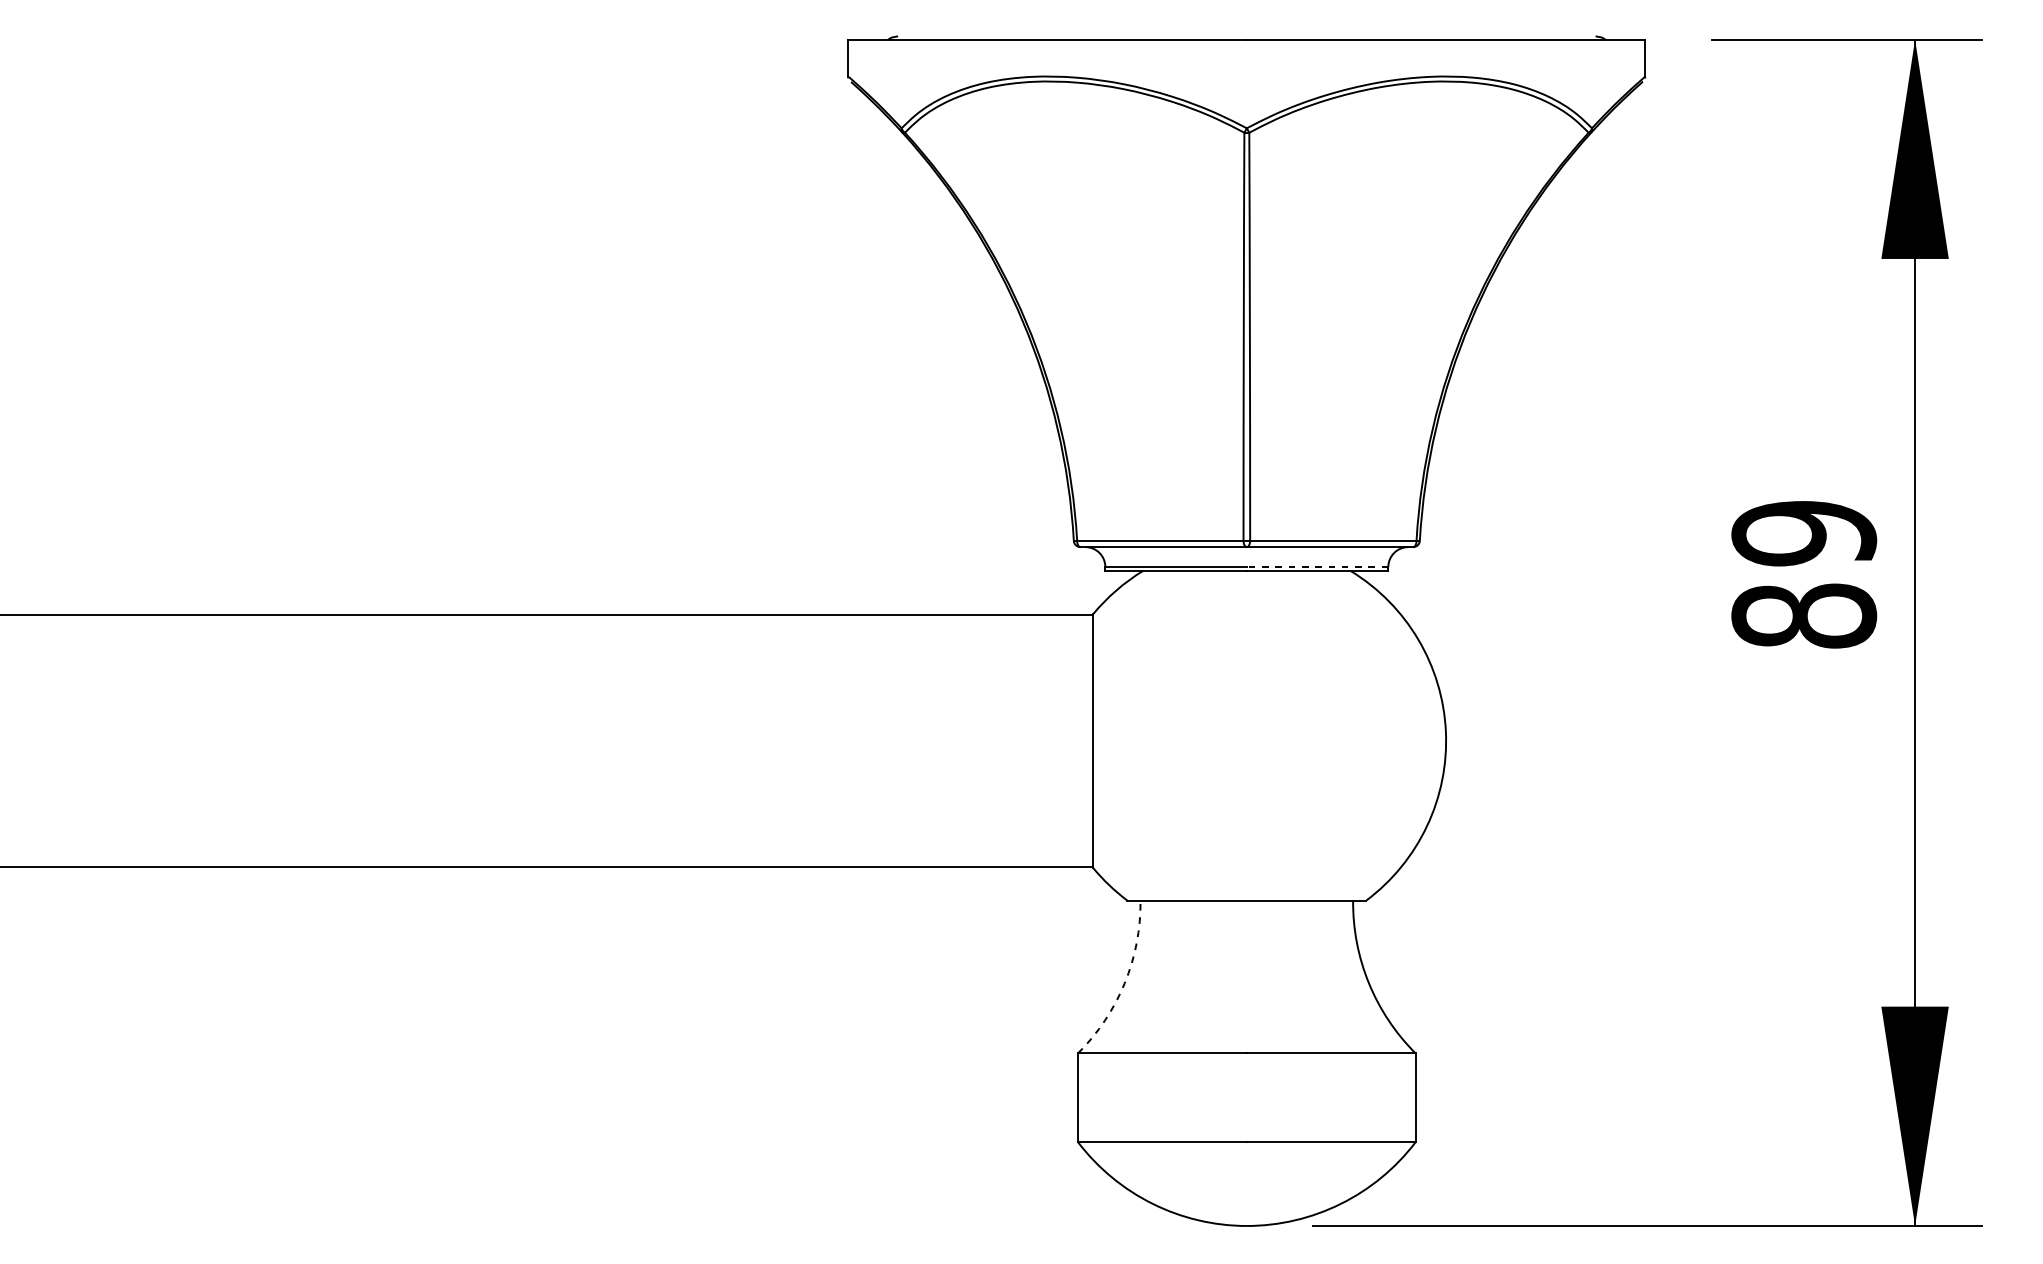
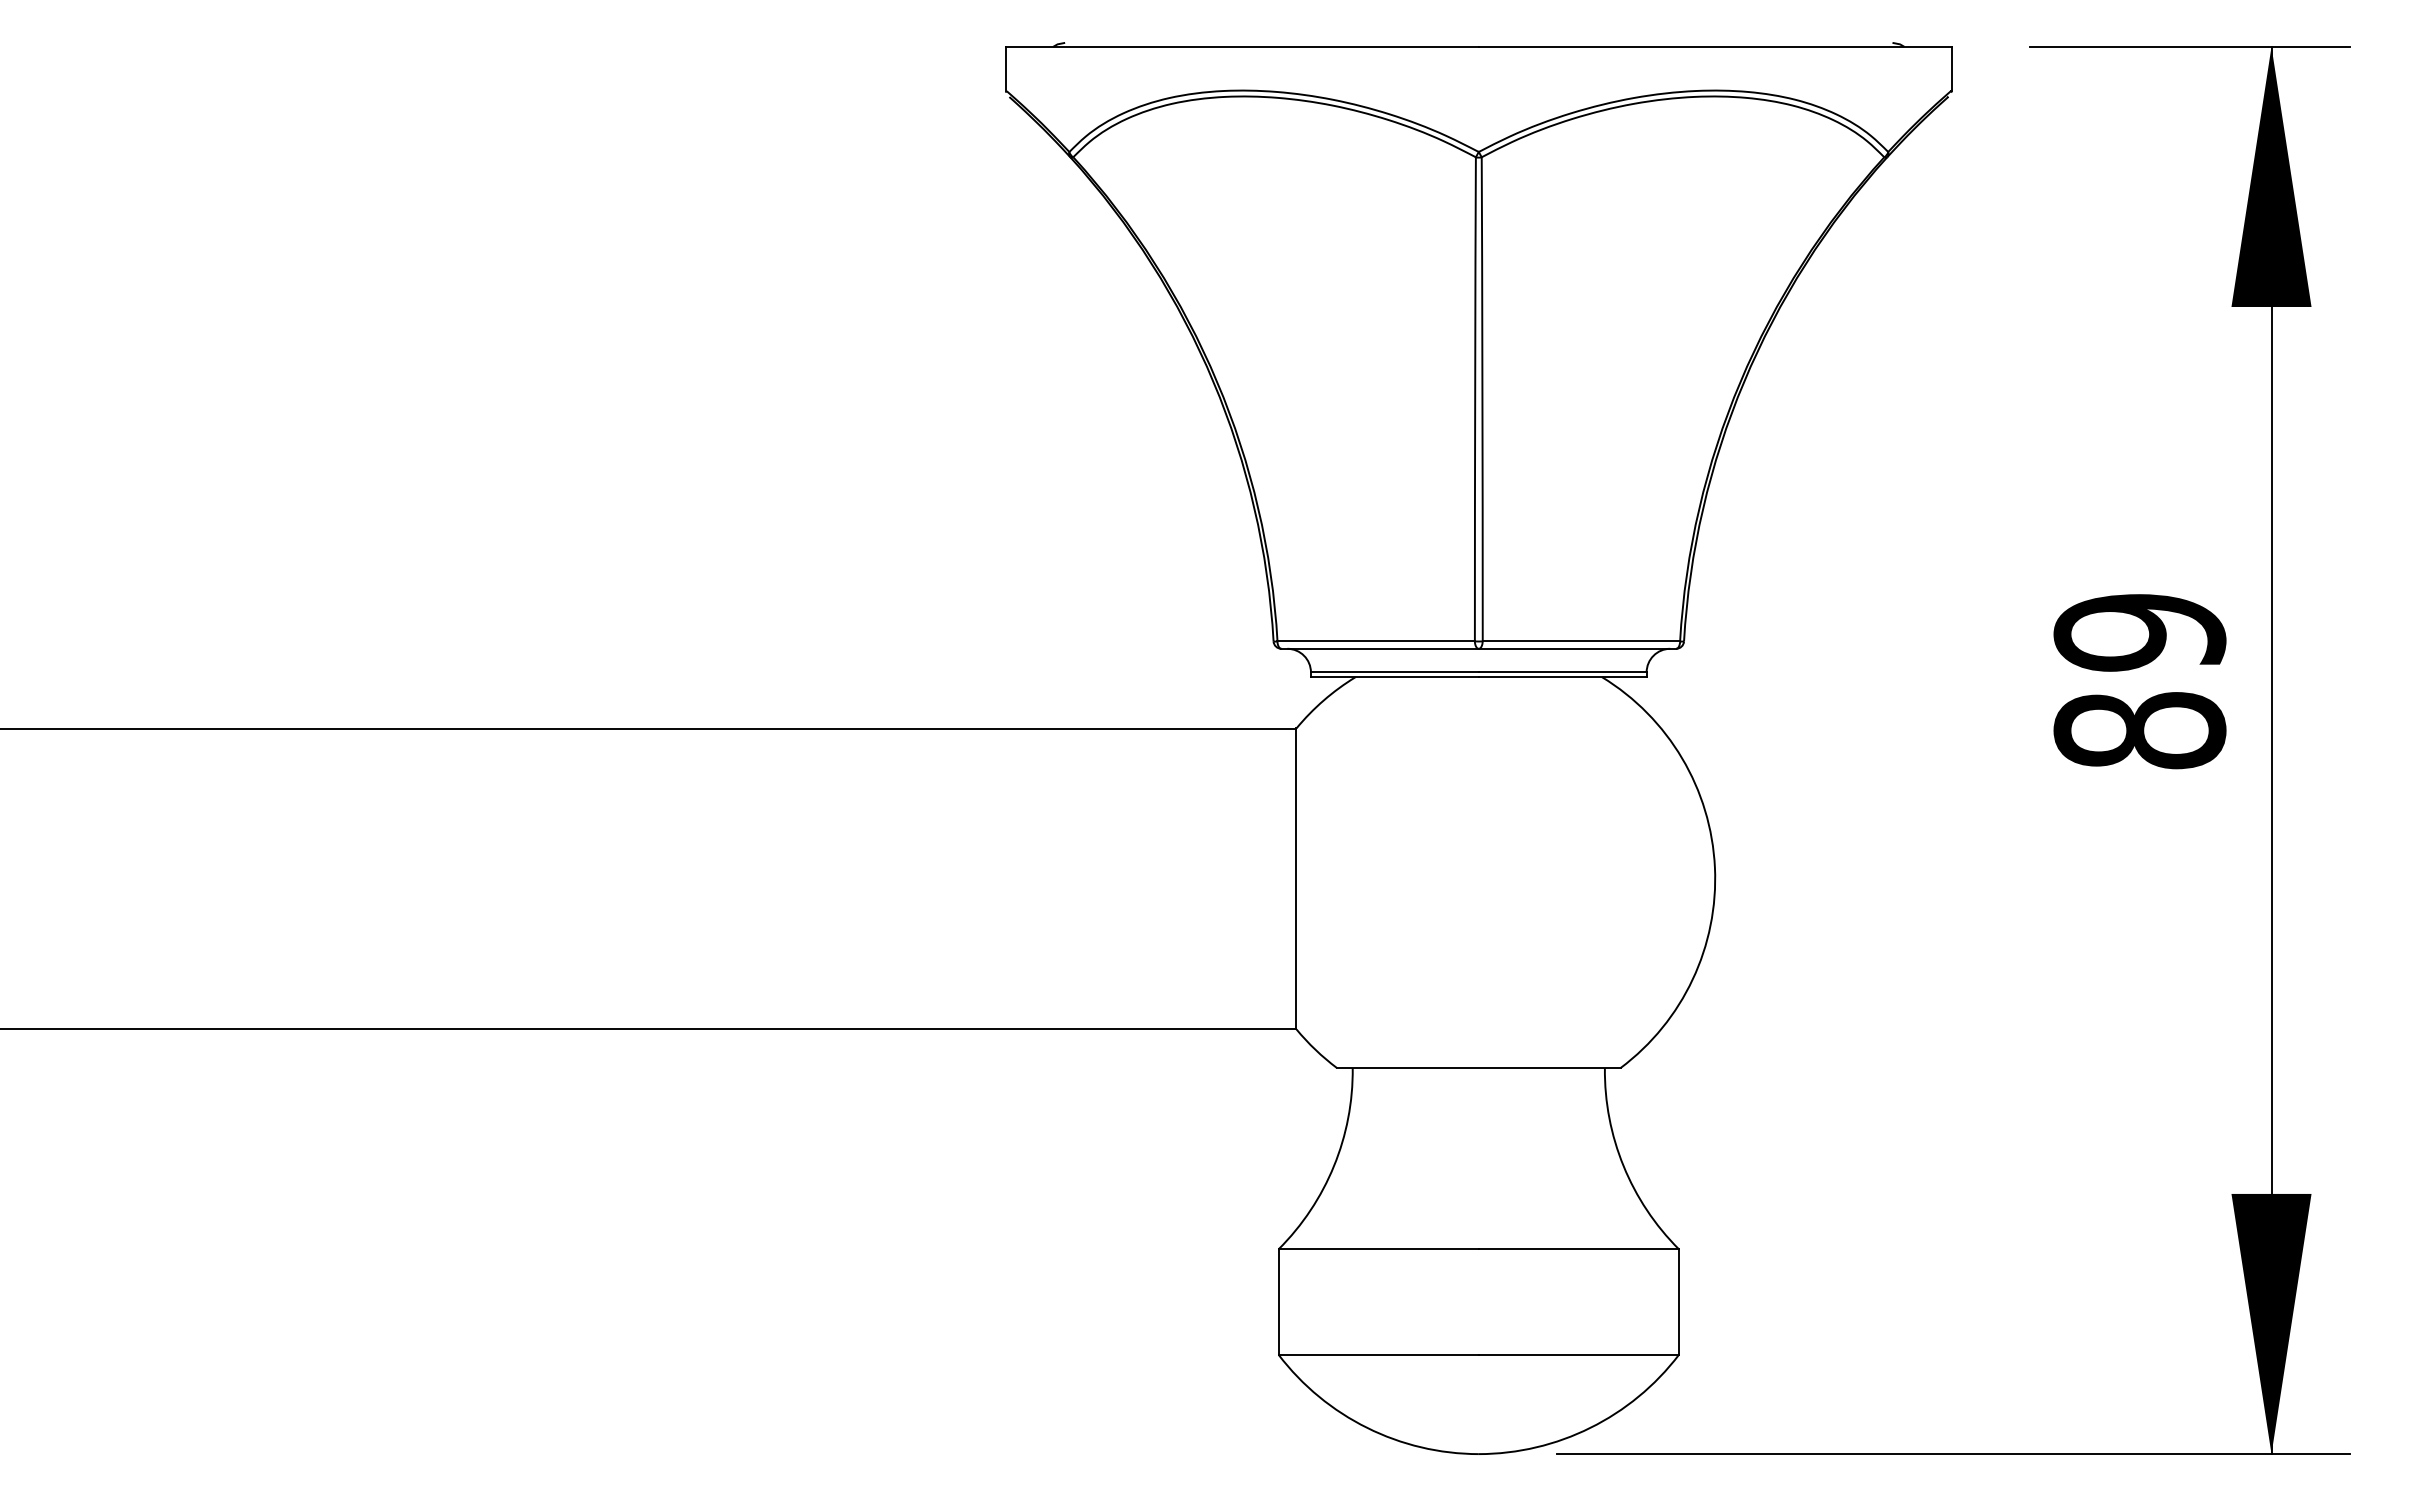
line: (1317, 567) -> (1562, 672), dashed -> solid
arc: (1124, 983) -> (1333, 1166), dashed -> solid

